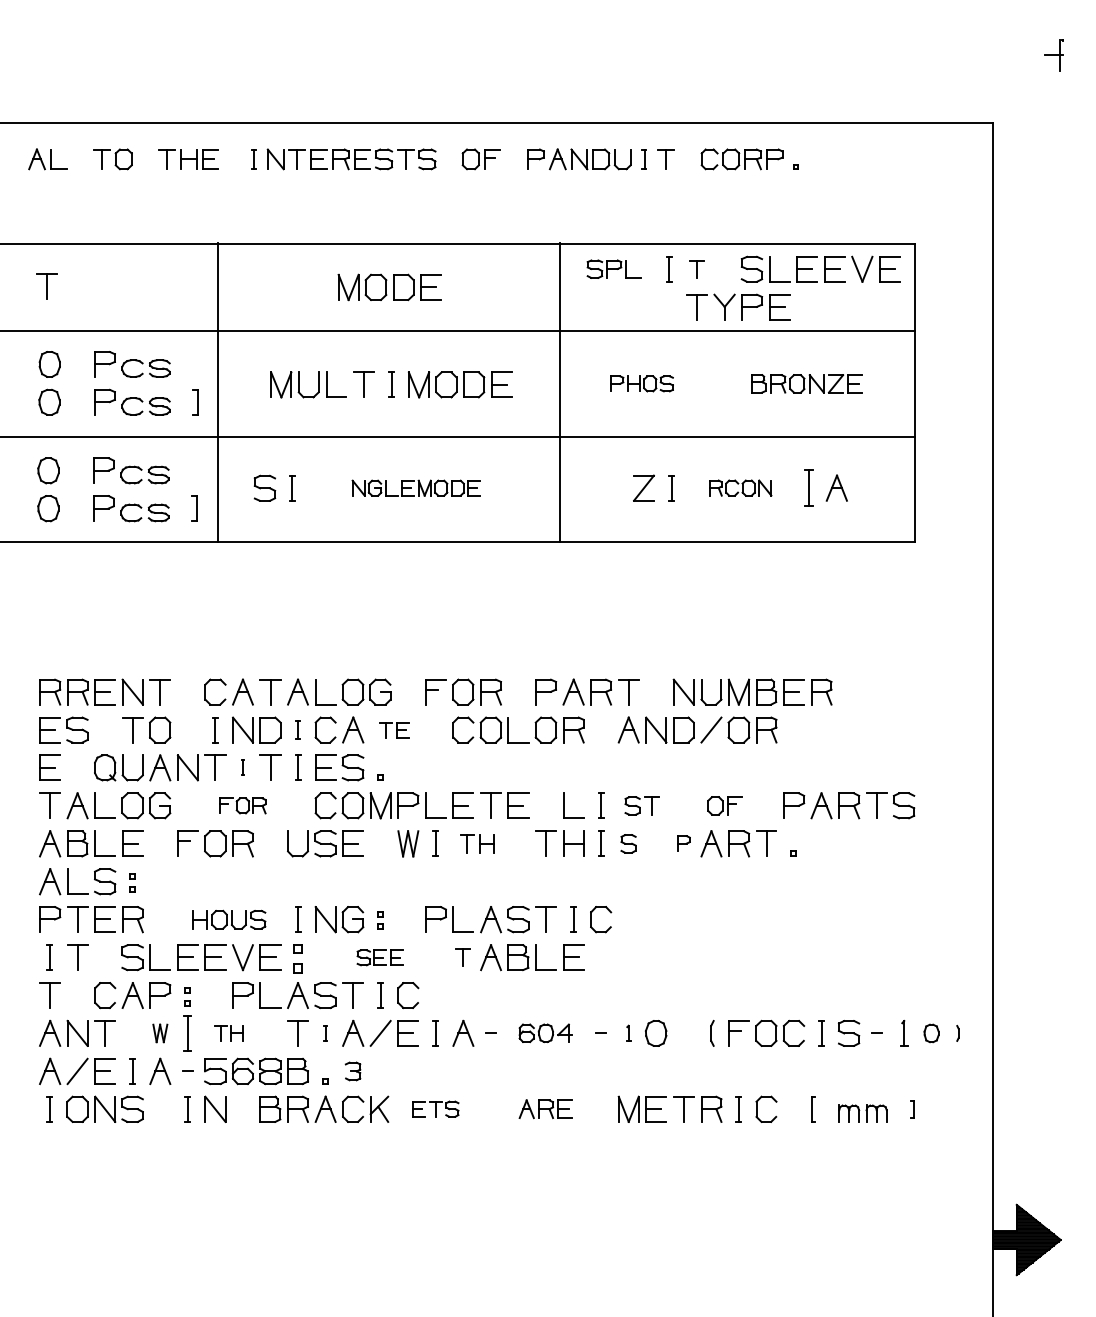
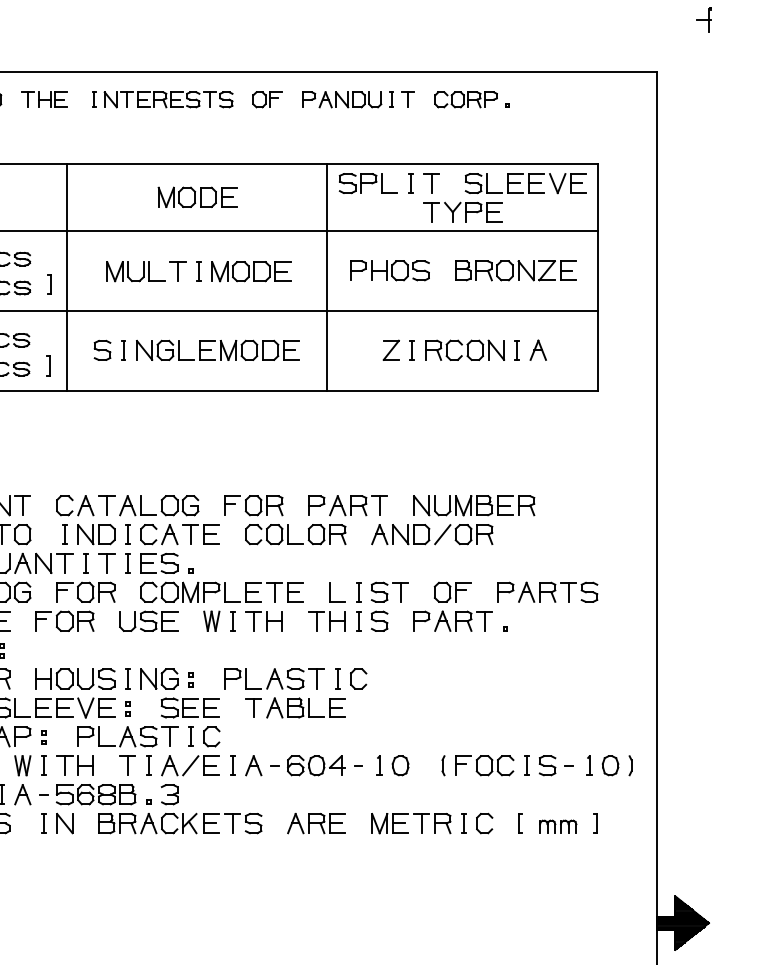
part: (613, 268) -> (368, 182), size x1.43
part: (696, 269) -> (431, 183), size x1.43
part: (642, 383) -> (390, 270), size x1.67
part: (806, 383) -> (515, 270), size x1.43
part: (416, 487) -> (218, 349), size x1.67
part: (740, 487) -> (464, 349), size x1.67
part: (809, 488) -> (517, 350), size x0.71
part: (298, 730) -> (128, 534), size x1.43
part: (394, 730) -> (201, 534), size x1.67
part: (242, 767) -> (85, 563), size x1.67
part: (242, 805) -> (85, 592), size x1.67
part: (641, 805) -> (389, 592), size x1.43
part: (724, 805) -> (452, 592), size x1.43
part: (476, 843) -> (263, 621), size x1.43
part: (628, 843) -> (379, 621), size x1.43
part: (683, 843) -> (421, 621), size x1.67
part: (229, 919) -> (75, 678), size x1.43
part: (379, 957) -> (189, 707), size x1.67
part: (462, 957) -> (253, 707), size x1.43
part: (298, 958) -> (128, 708), size x0.62
part: (545, 1032) -> (316, 765), size x1.43
part: (628, 1032) -> (379, 765), size x1.67
part: (160, 1033) -> (22, 765), size x1.43
part: (187, 1033) -> (43, 765), size x0.71
part: (228, 1033) -> (74, 765), size x1.67
part: (325, 1033) -> (148, 765), size x1.67
part: (931, 1033) -> (610, 765), size x1.43
part: (957, 1033) -> (630, 765), size x1.67
part: (352, 1071) -> (169, 794), size x1.43
part: (435, 1108) -> (232, 822), size x1.67
part: (545, 1108) -> (316, 822), size x1.43
part: (911, 1109) -> (595, 823), size x1.43

